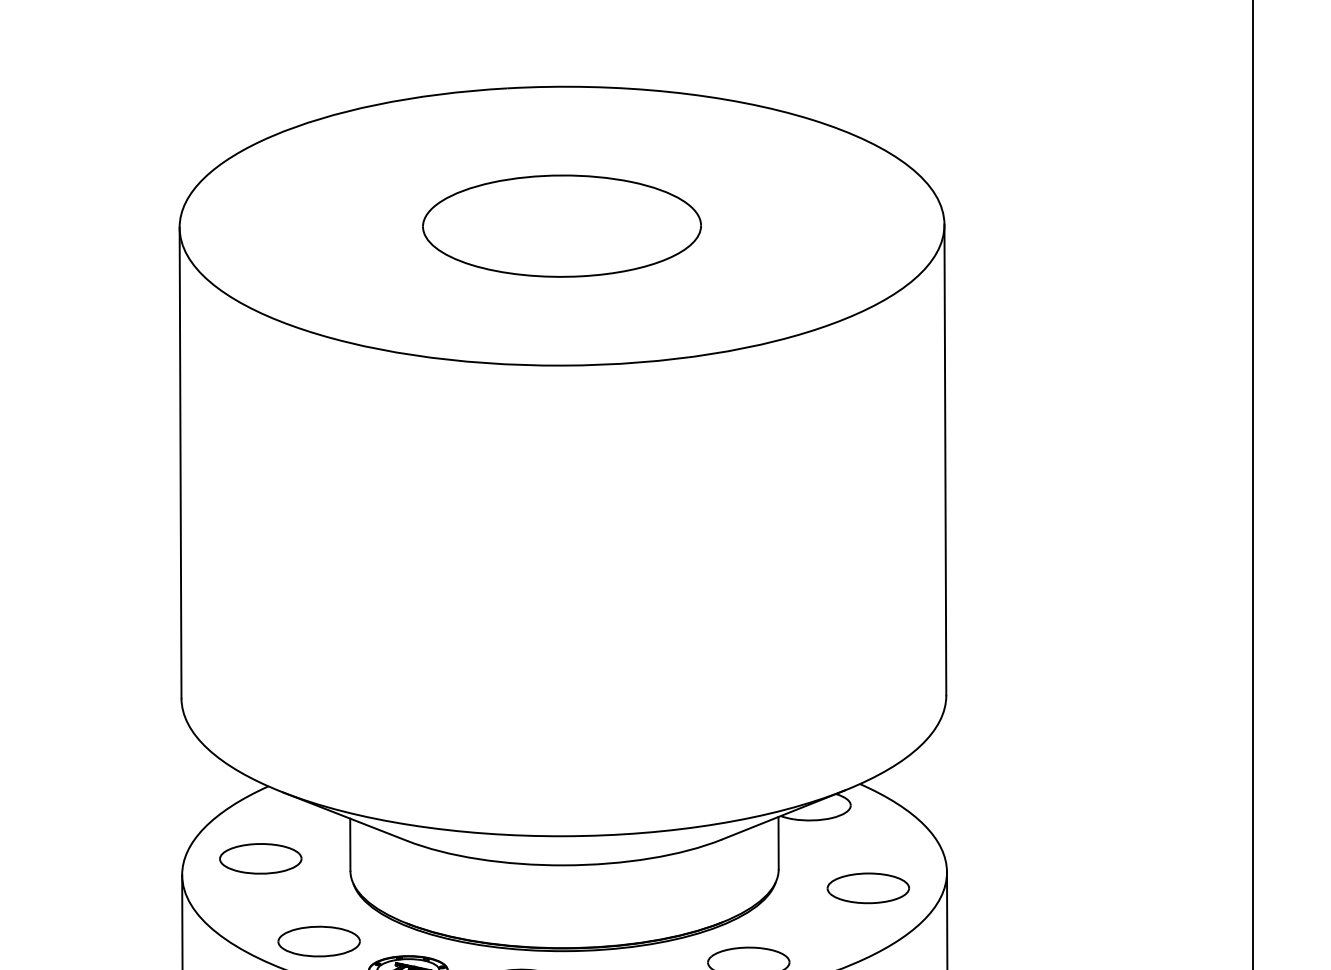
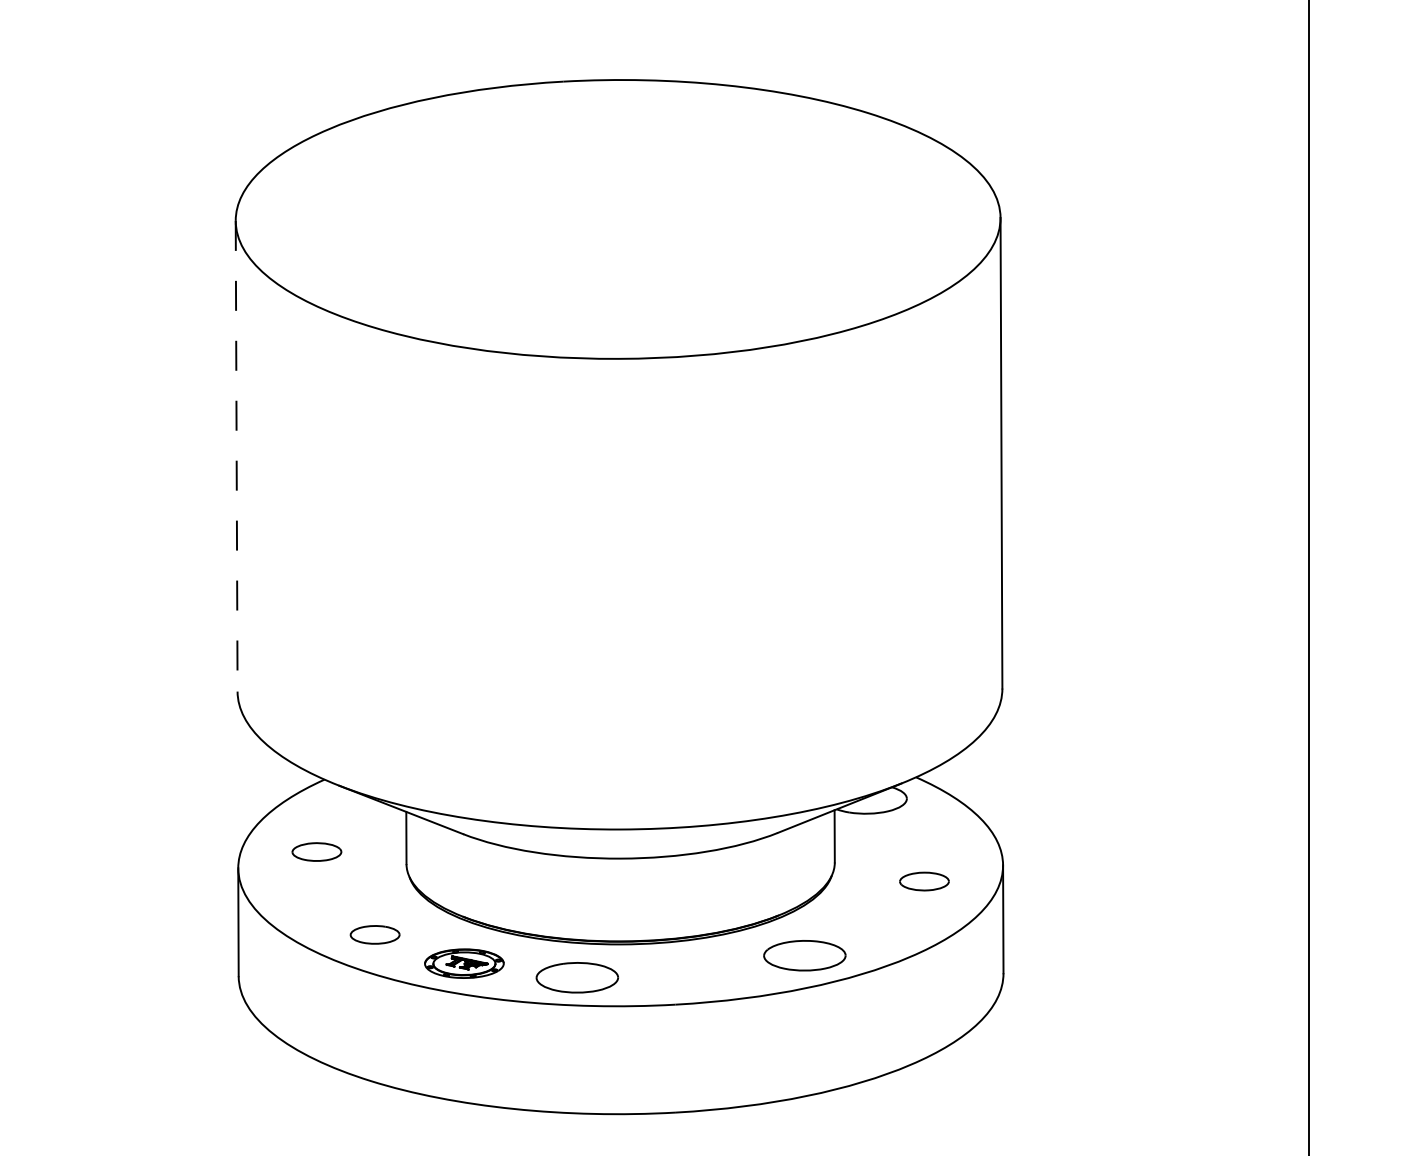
part: (562, 226) -> (618, 219), removed
line: (180, 463) -> (236, 456), solid -> dashed
part: (260, 858) -> (316, 851), size x0.6
part: (868, 888) -> (924, 881), size x0.6
part: (318, 941) -> (374, 934), size x0.6

